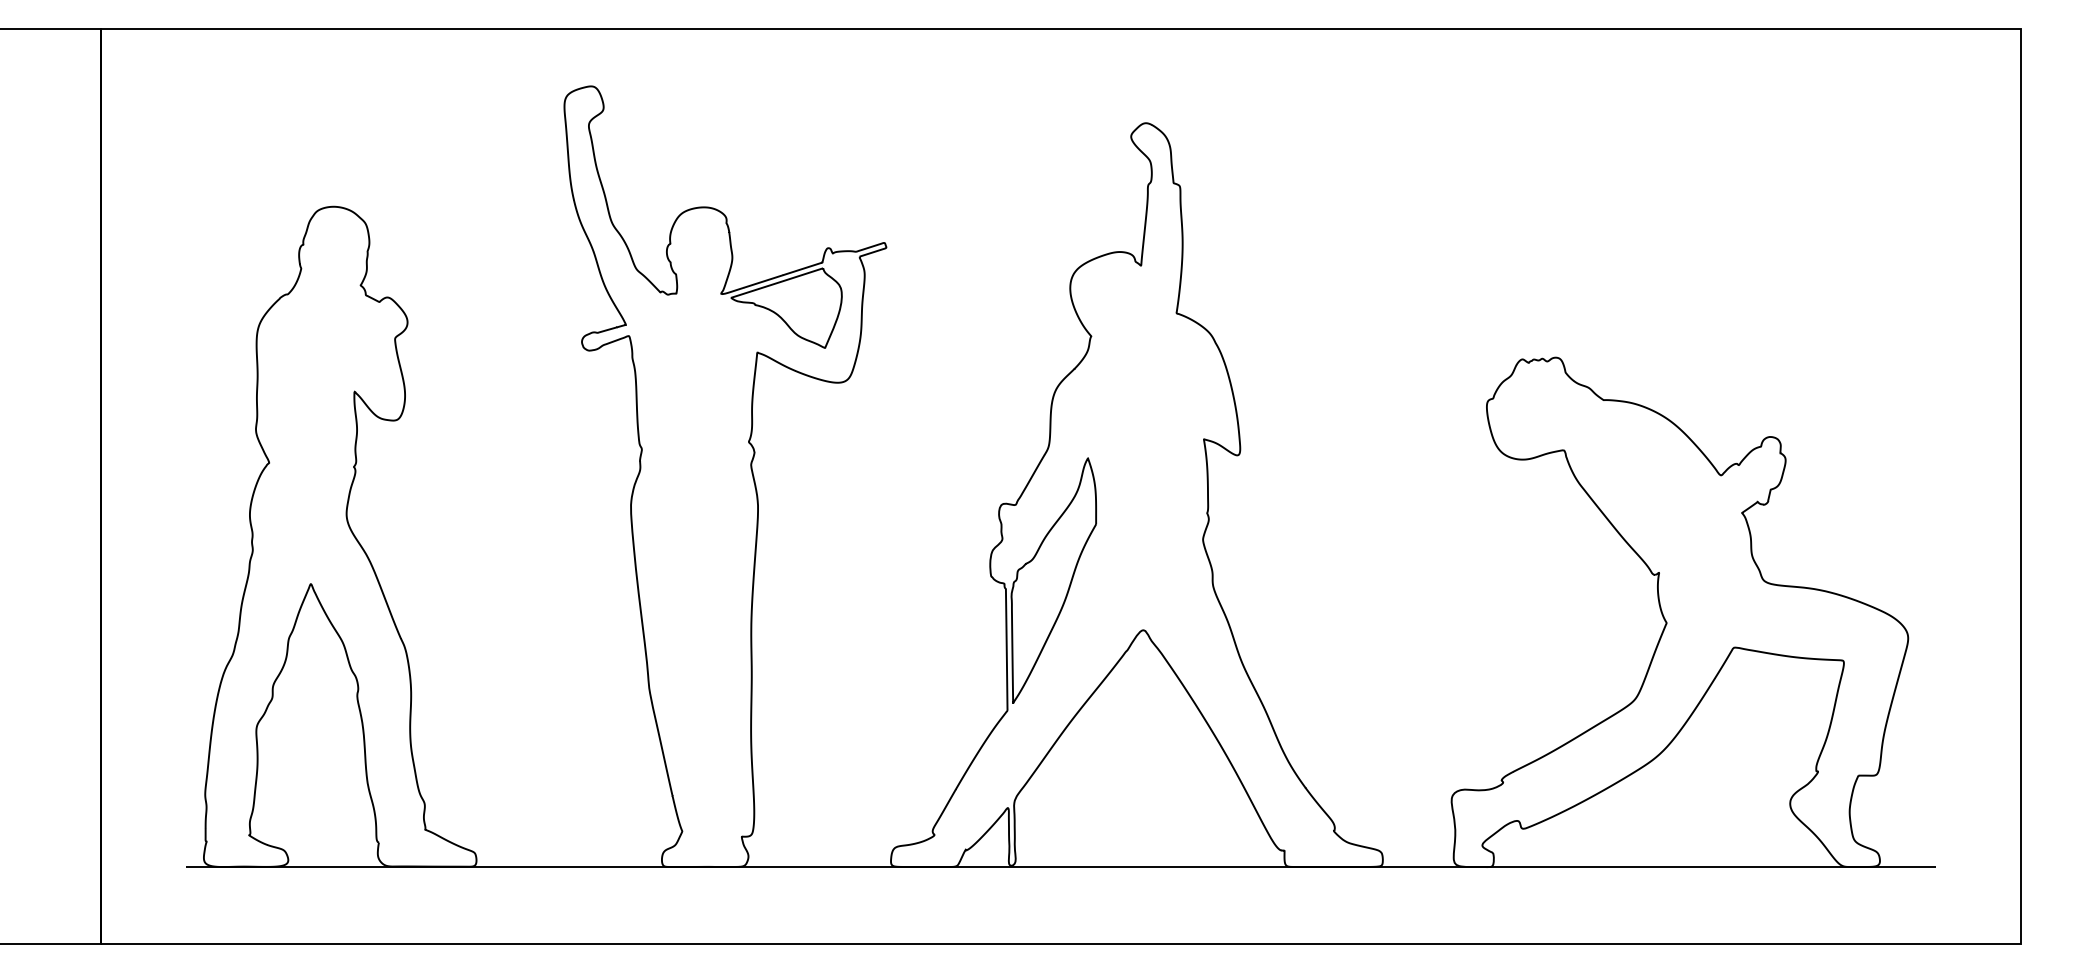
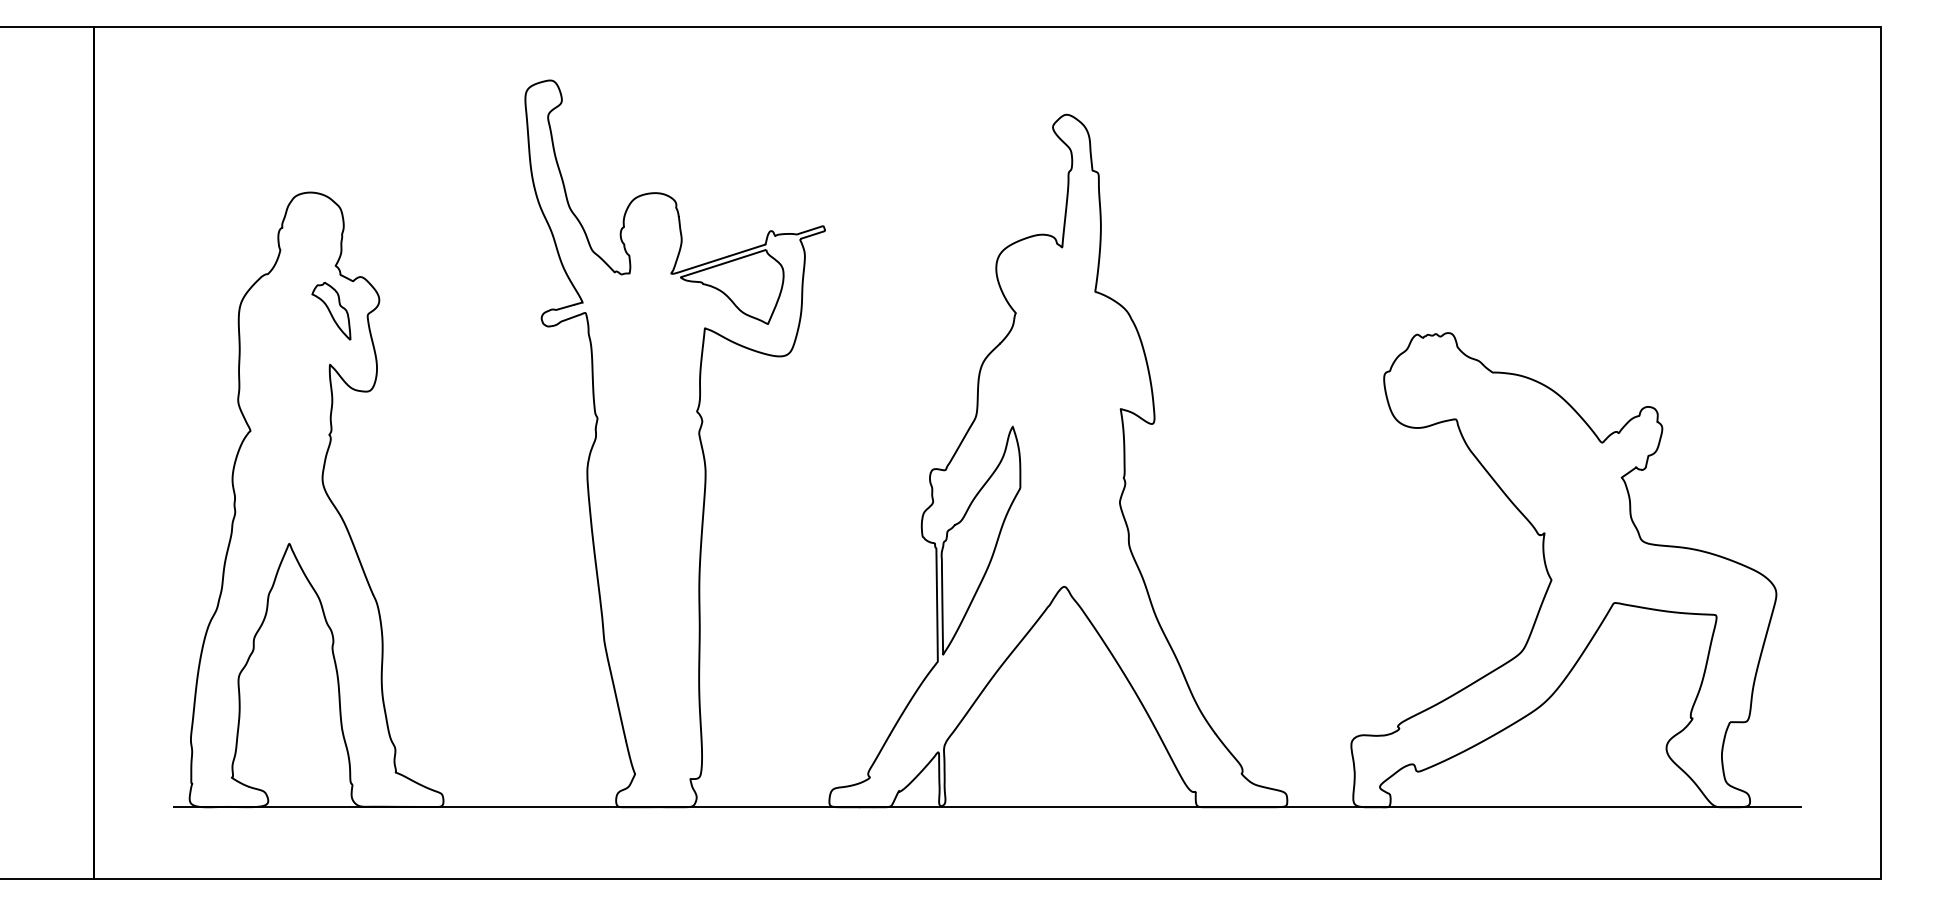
part: (355, 333) -> (330, 310), added

